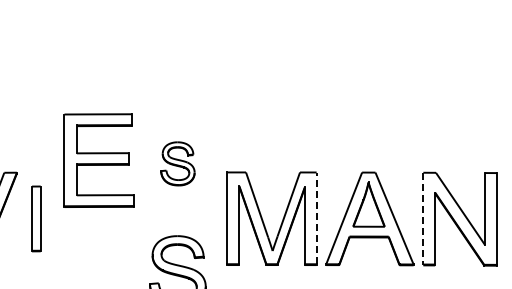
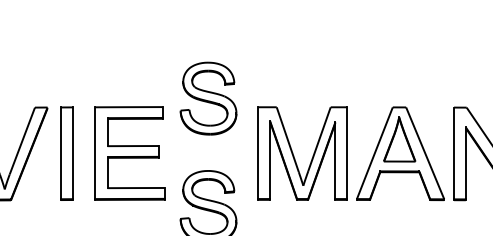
part: (98, 160) -> (129, 153), moved
part: (177, 163) -> (208, 98), size x1.67
part: (36, 218) -> (67, 153), size x1.43
line: (316, 218) -> (347, 153), dashed -> solid
line: (423, 218) -> (454, 153), dashed -> solid

